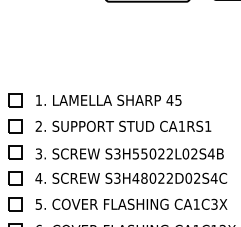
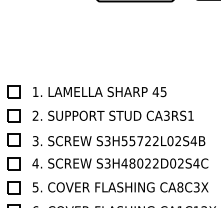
text: (181, 126) -> (166, 115), CA1RS1 -> CA3RS1
text: (153, 154) -> (140, 141), S3H55022L02S4B -> S3H55722L02S4B
text: (196, 204) -> (180, 187), CA1C3X -> CA8C3X

